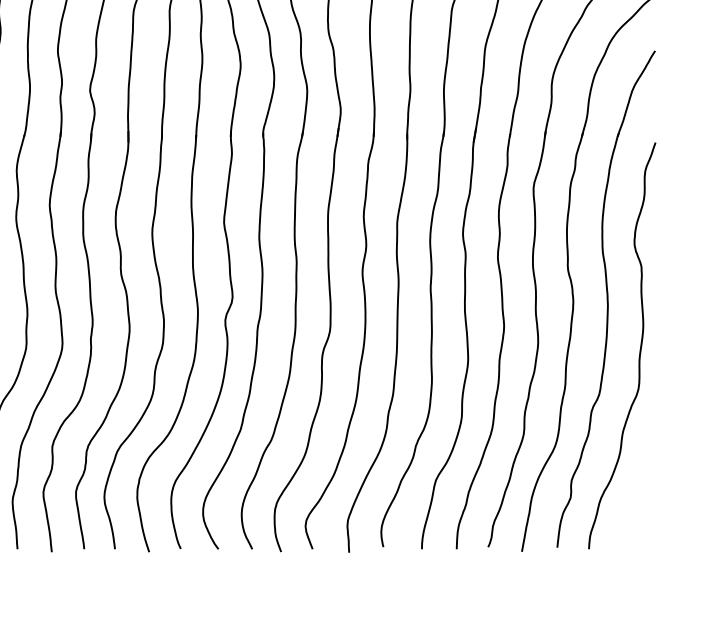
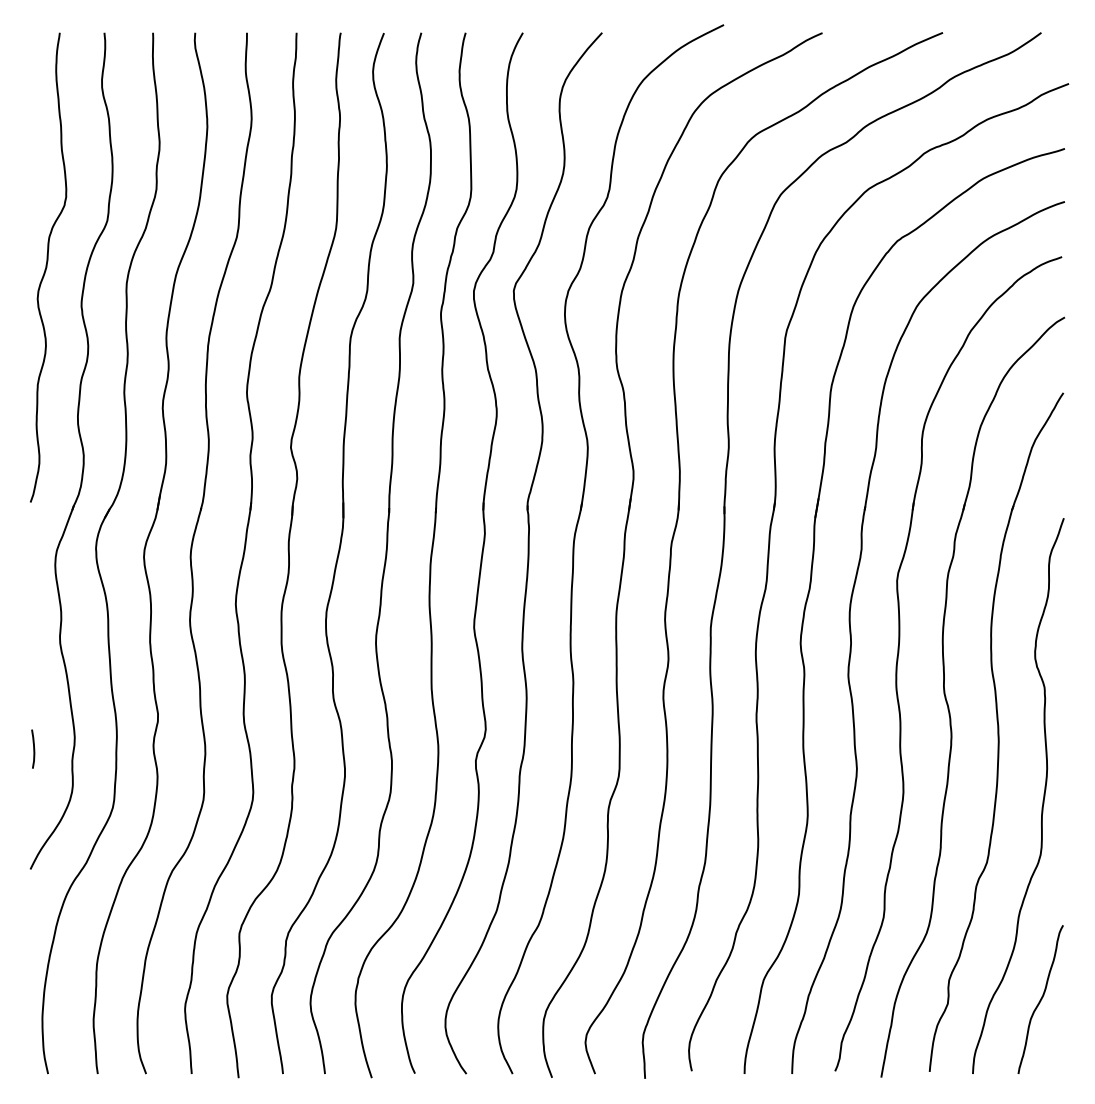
curve: (638, 494) -> (1040, 999), added

